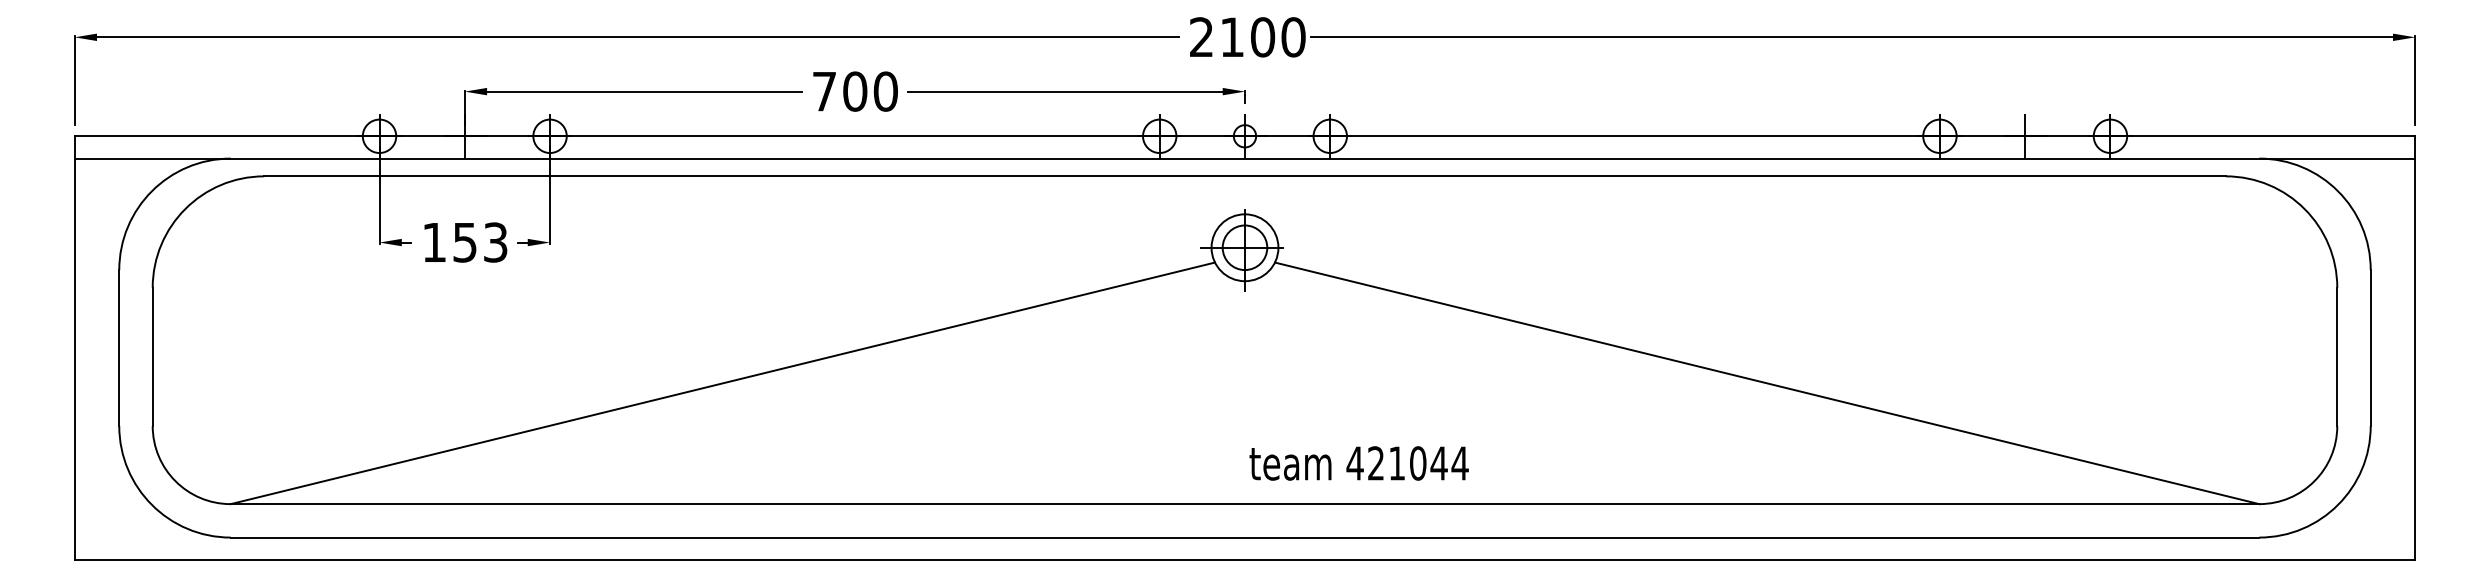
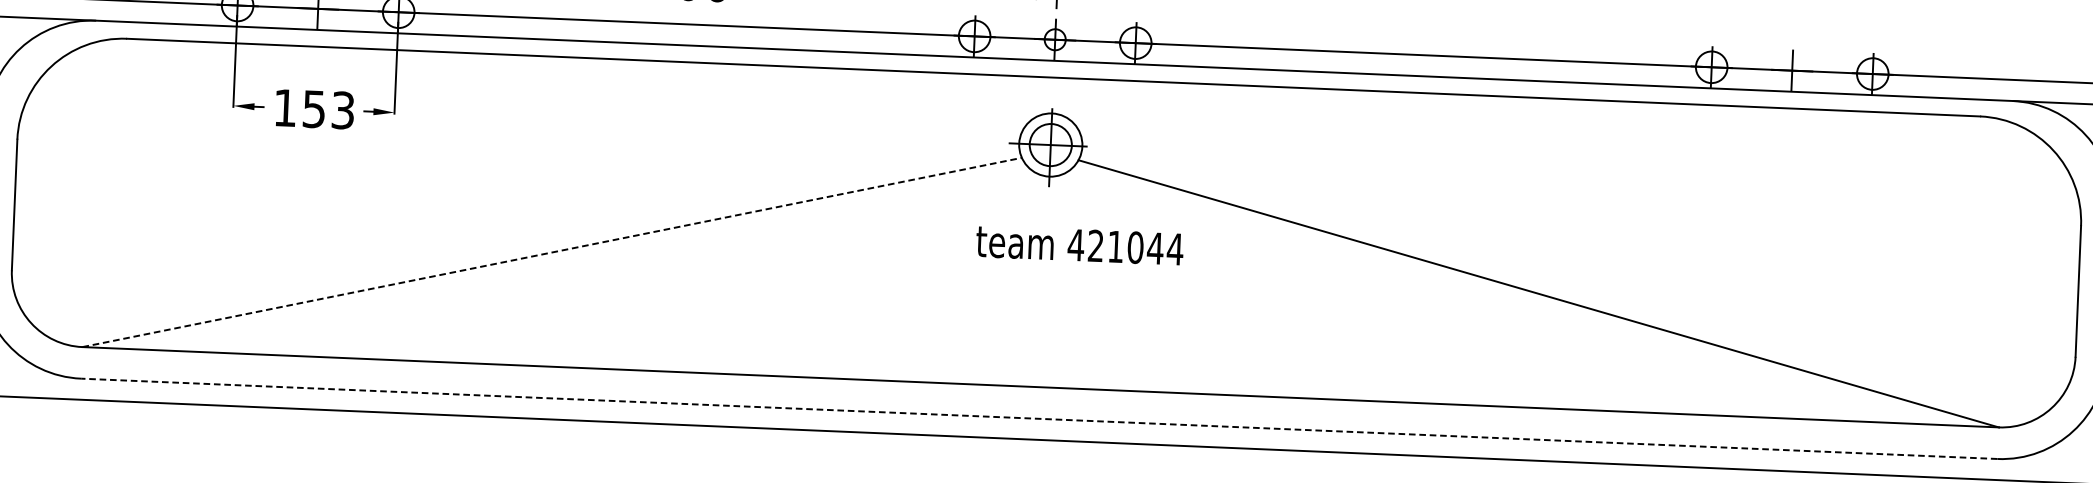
line: (722, 383) -> (551, 252), solid -> dashed
text: (1358, 463) -> (1079, 245), moved
line: (1244, 537) -> (1038, 418), solid -> dashed

